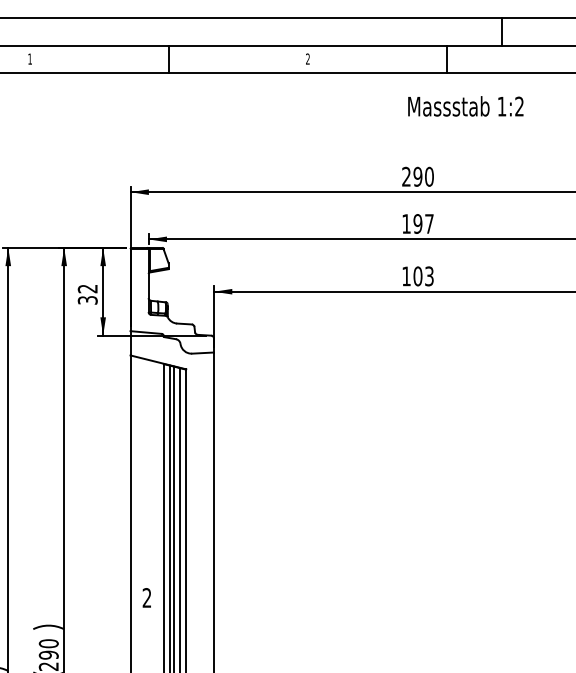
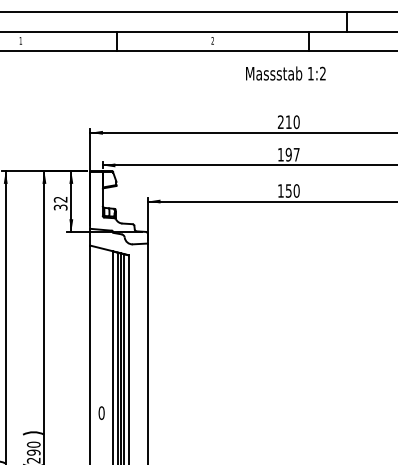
text: (465, 106) -> (285, 73), moved
text: (417, 177) -> (288, 122), 290 -> 210
text: (423, 275) -> (292, 190), 103 -> 150
text: (146, 597) -> (101, 412), 2 -> 0

